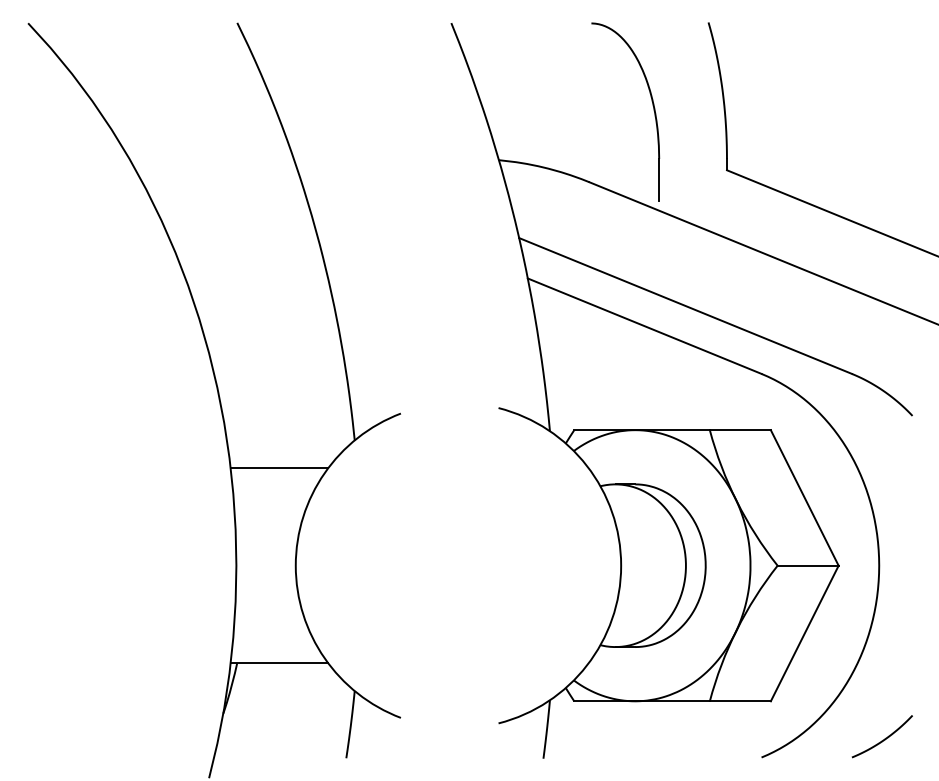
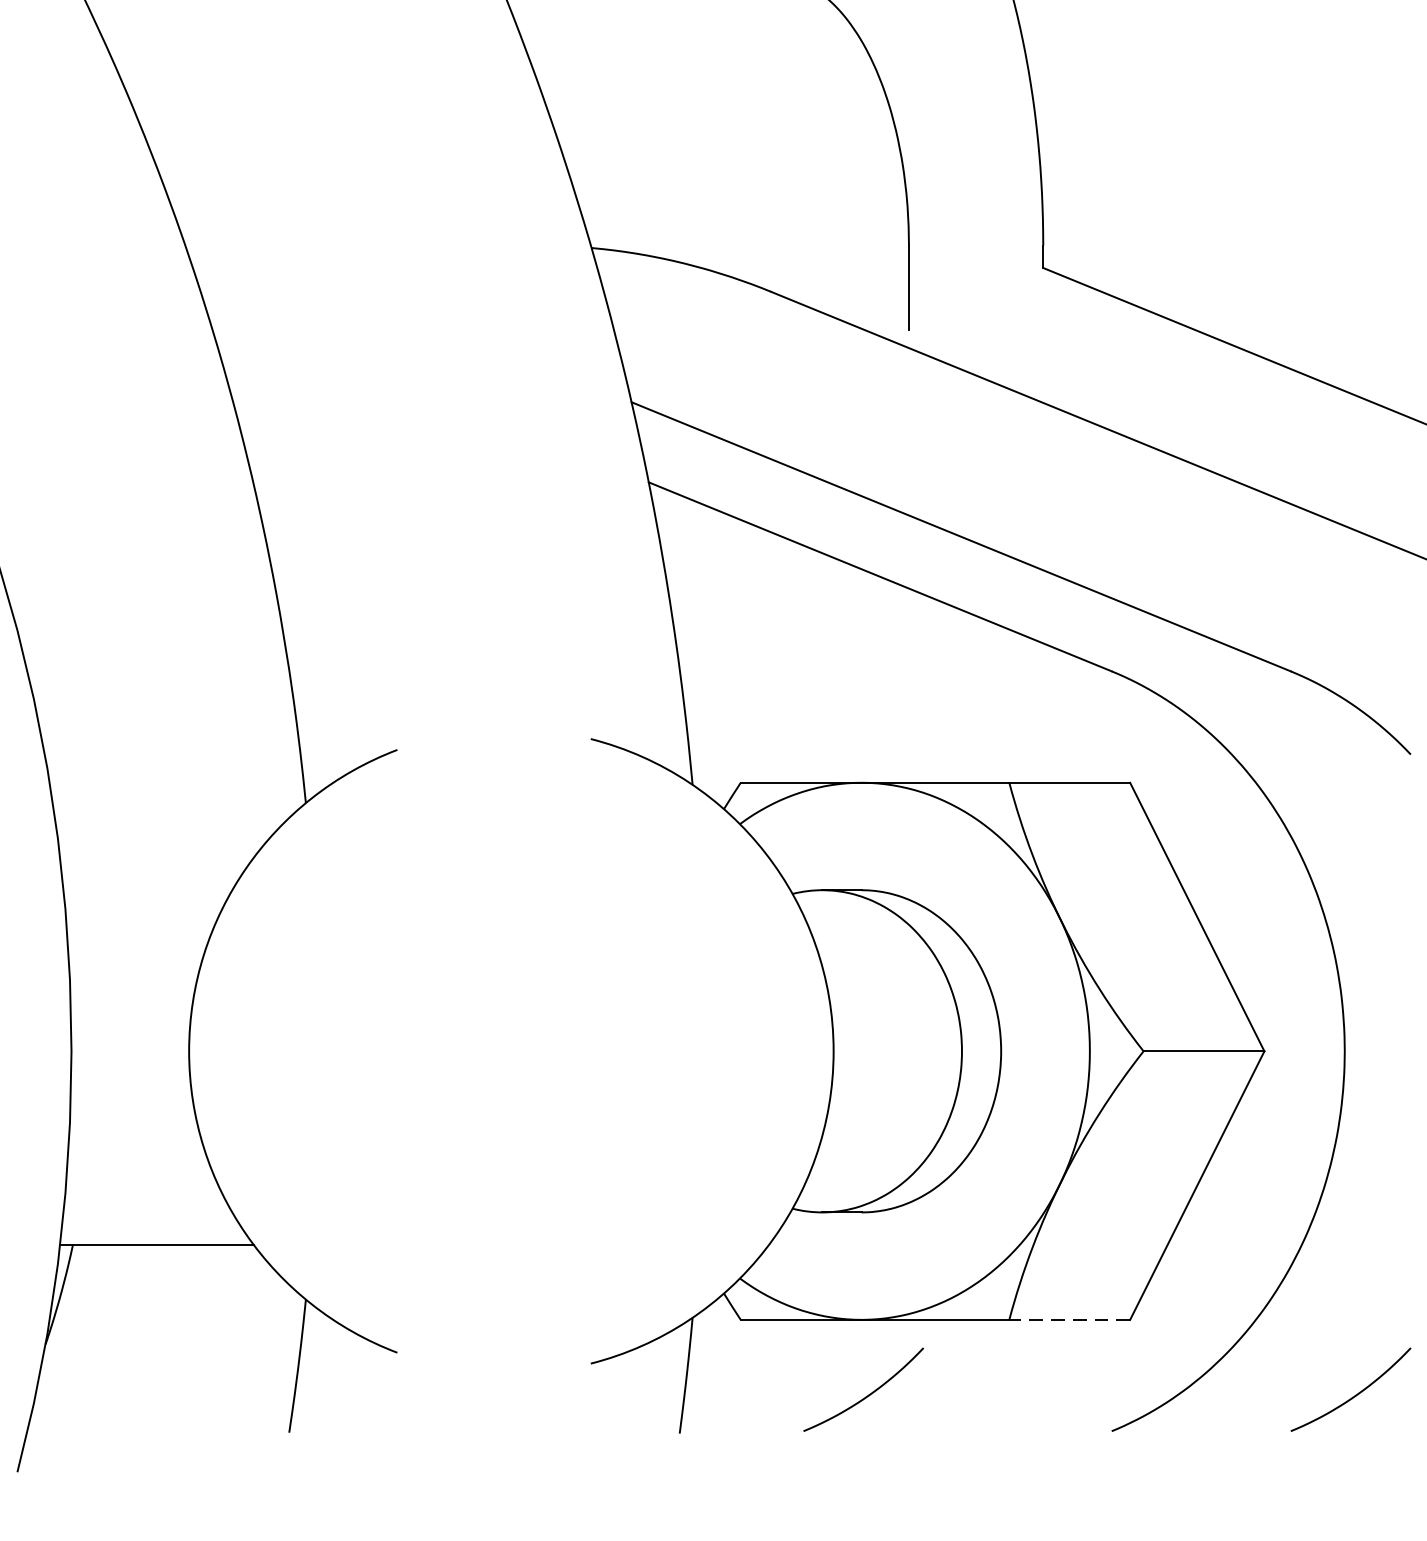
line: (279, 468) -> (156, 858), removed
line: (740, 701) -> (1070, 1320), solid -> dashed
curve: (638, 738) -> (867, 1393), added

